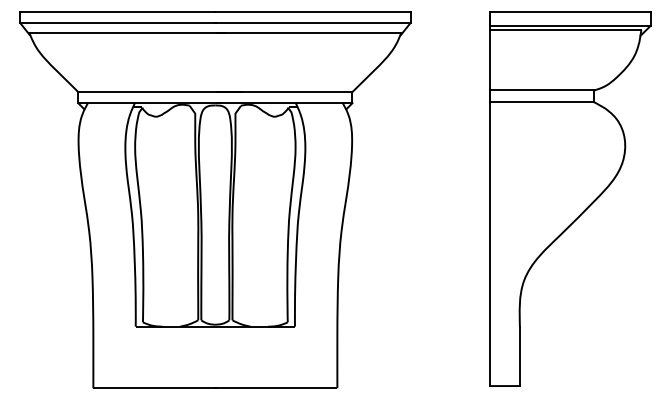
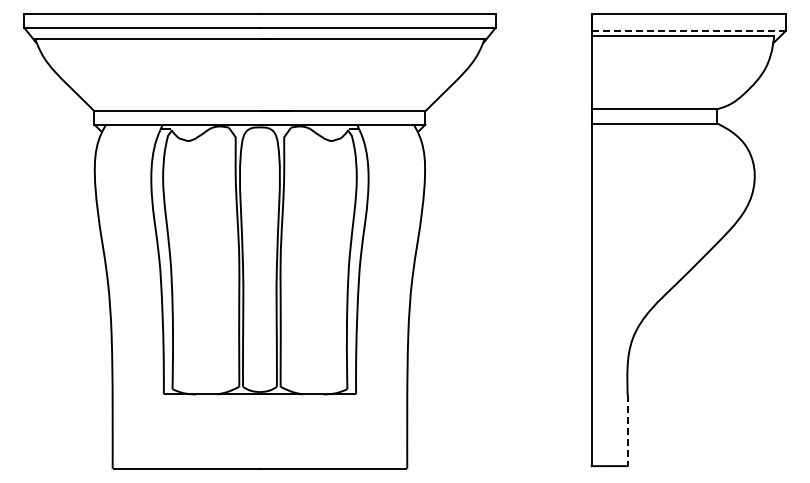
line: (571, 26) -> (689, 31), solid -> dashed
line: (519, 357) -> (627, 431), solid -> dashed

